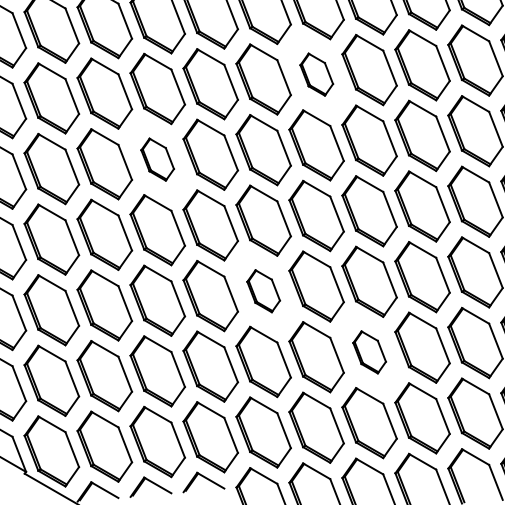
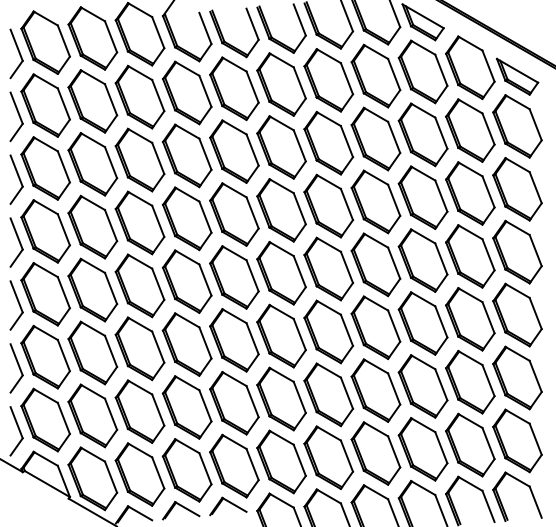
part: (316, 73) -> (328, 142), size x1.67
part: (156, 159) -> (186, 218), size x1.67
part: (263, 290) -> (281, 335), size x1.67
part: (369, 352) -> (375, 390), size x1.67

